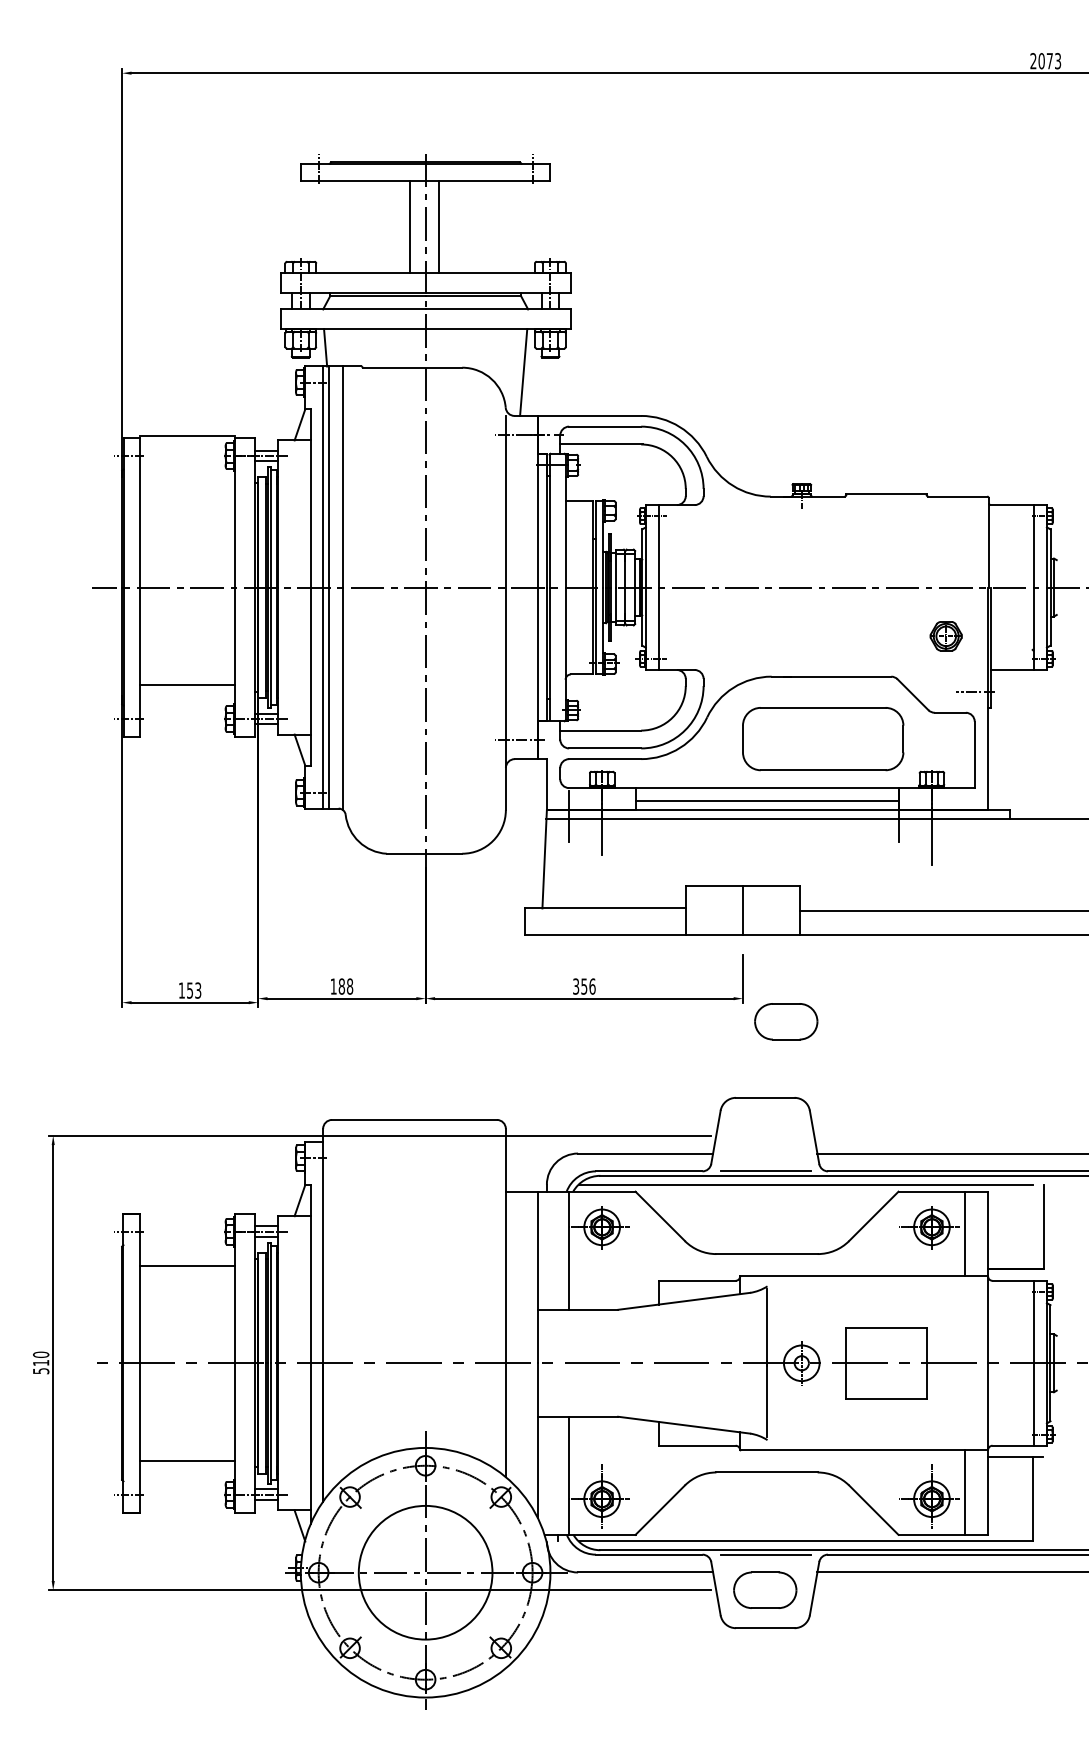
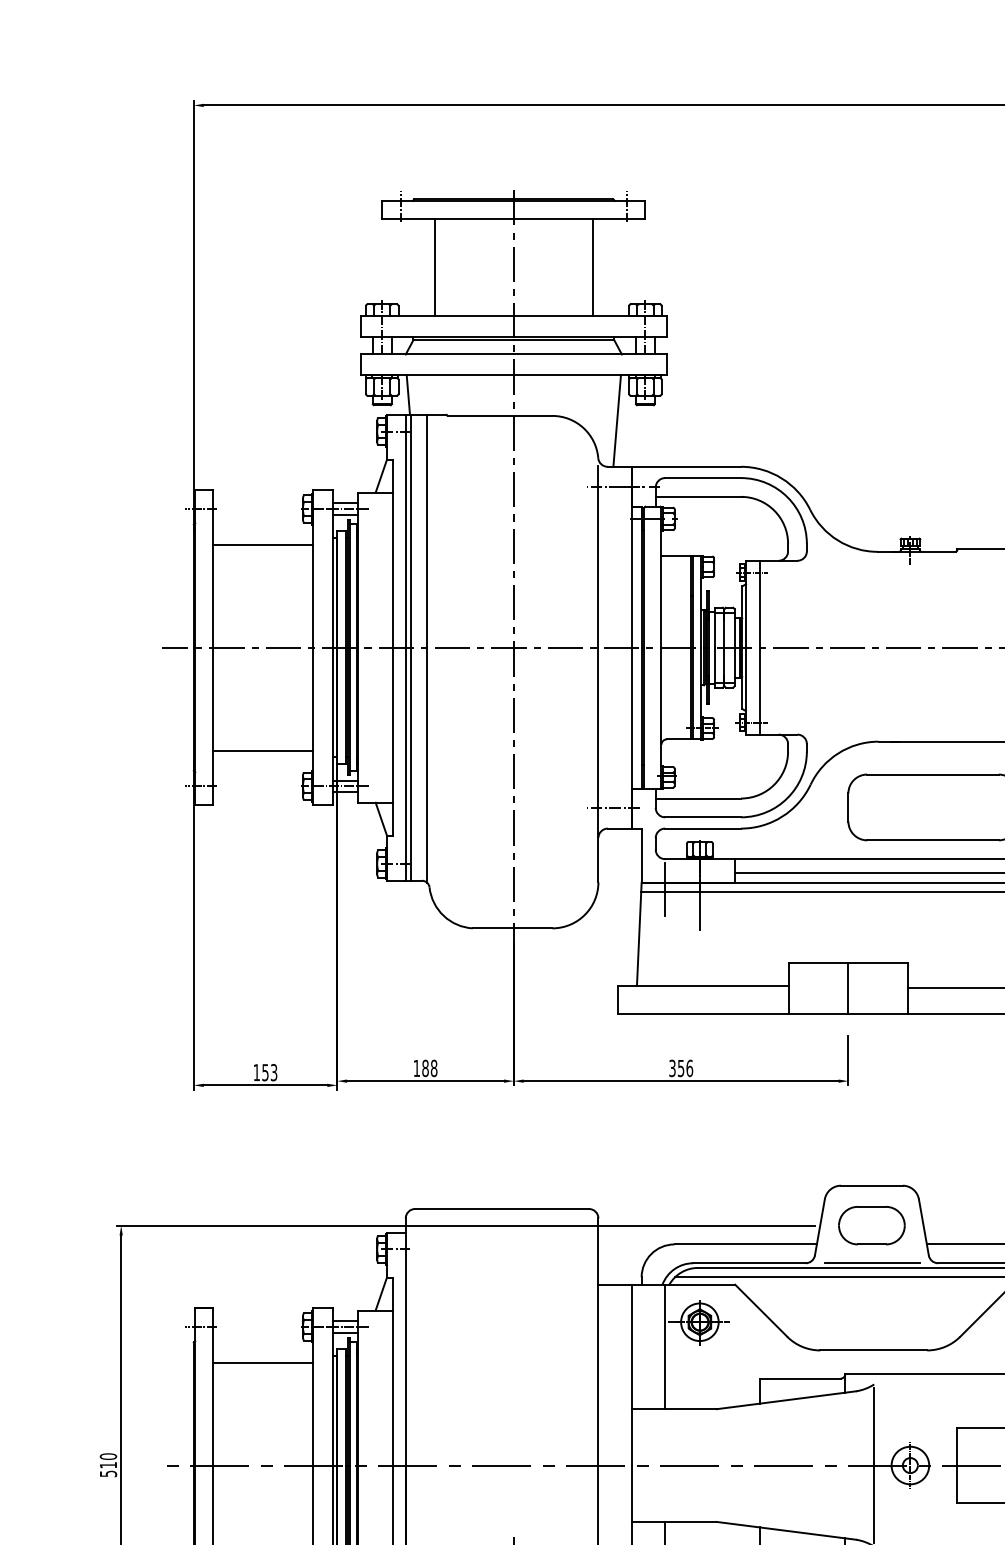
line: (409, 226) -> (434, 267), moved
line: (438, 226) -> (592, 267), moved
line: (187, 435) -> (262, 544), moved
part: (786, 1021) -> (872, 1225), moved

